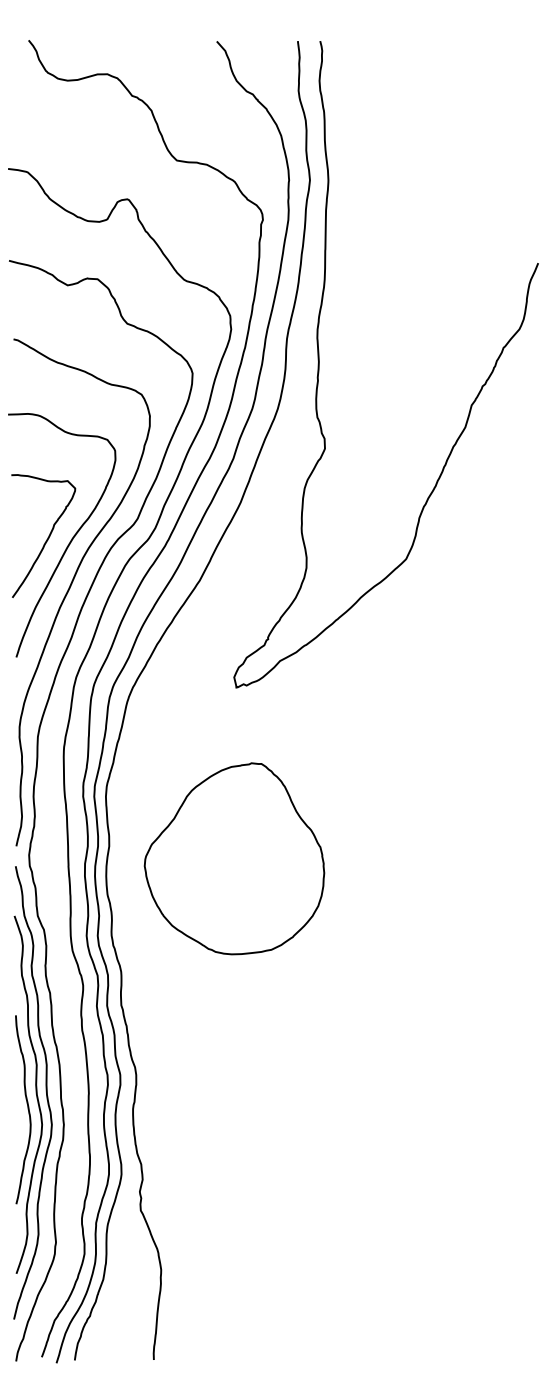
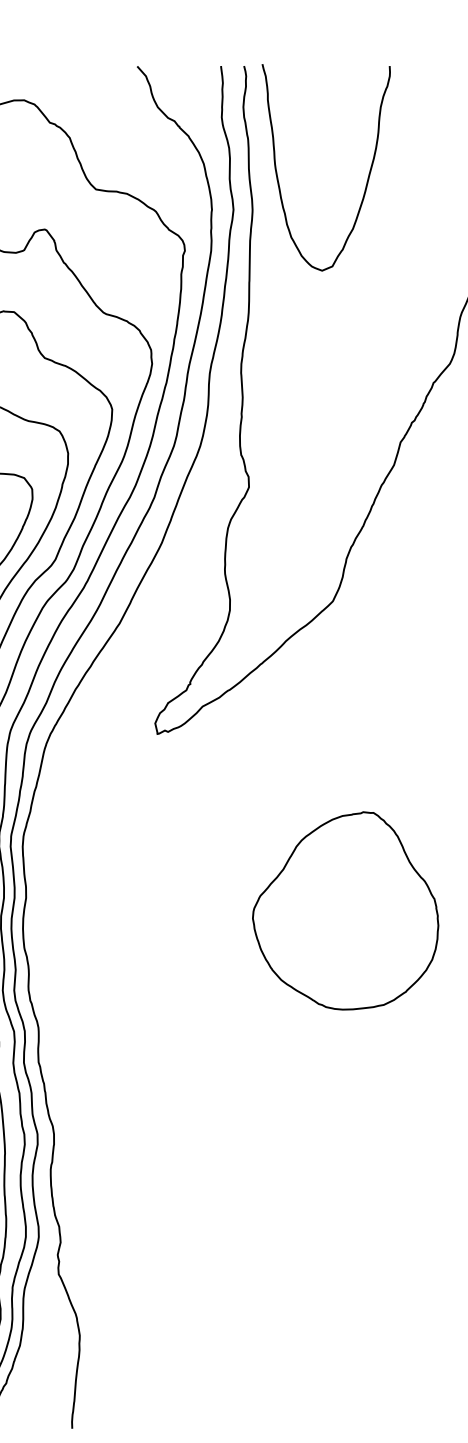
curve: (439, 149) -> (367, 178), added
part: (234, 858) -> (345, 910), moved

